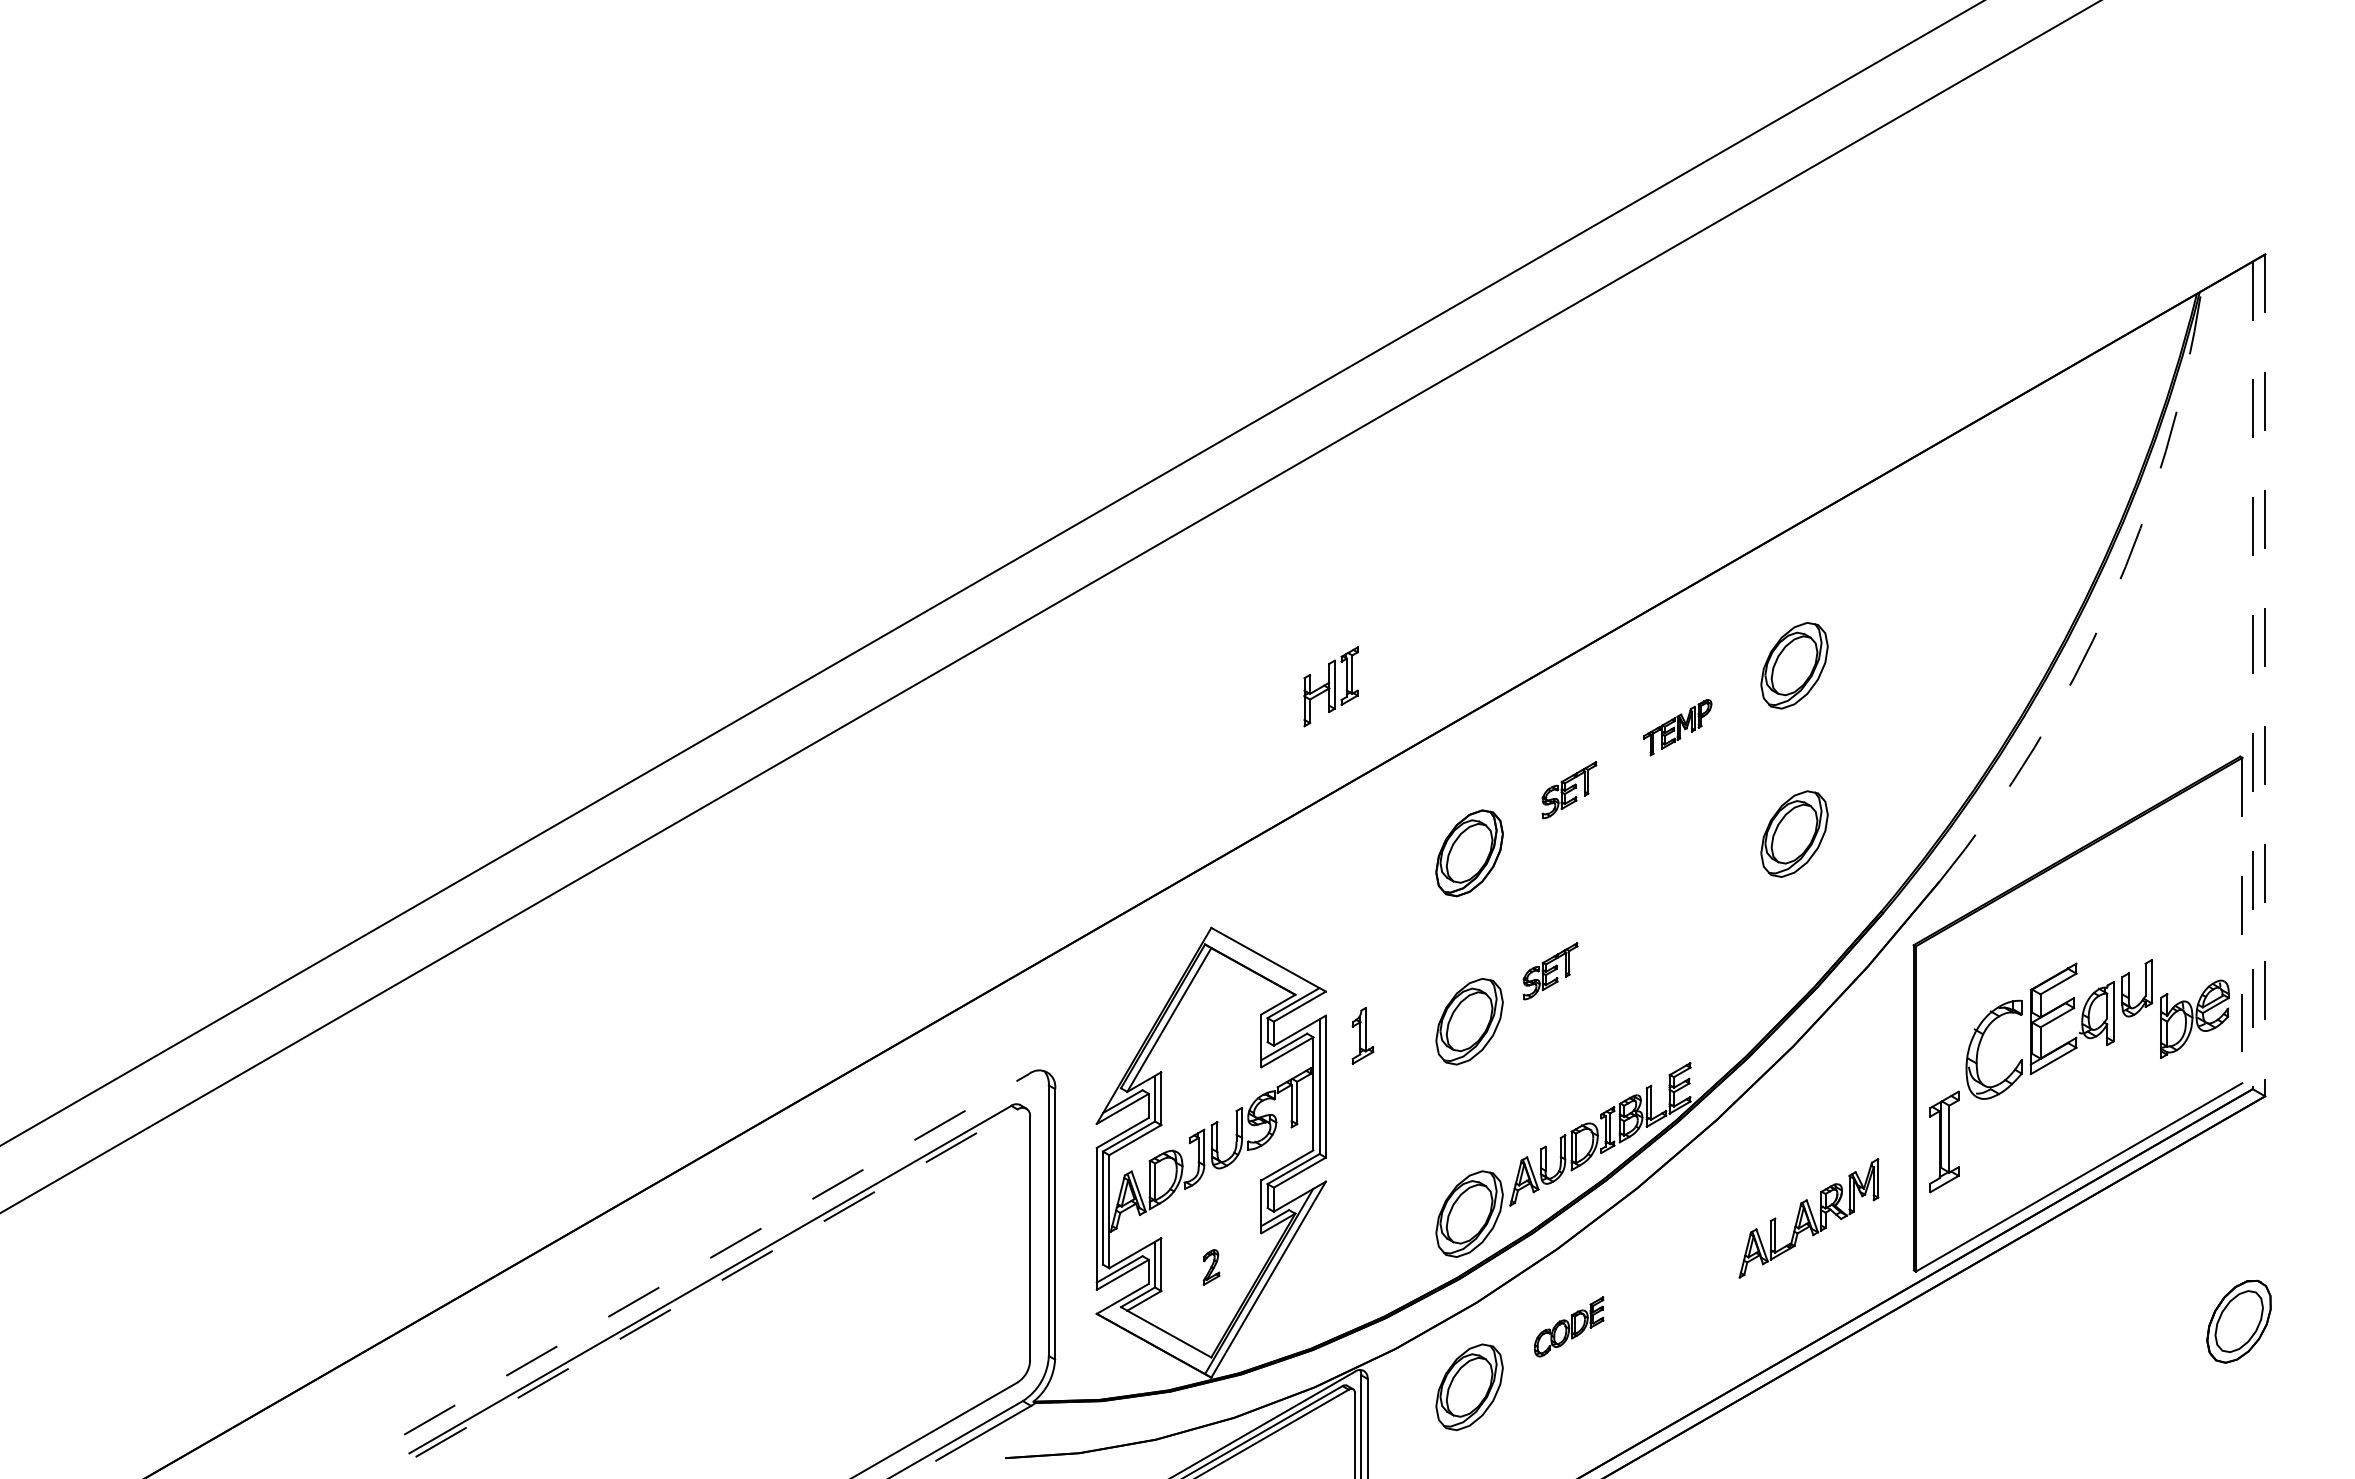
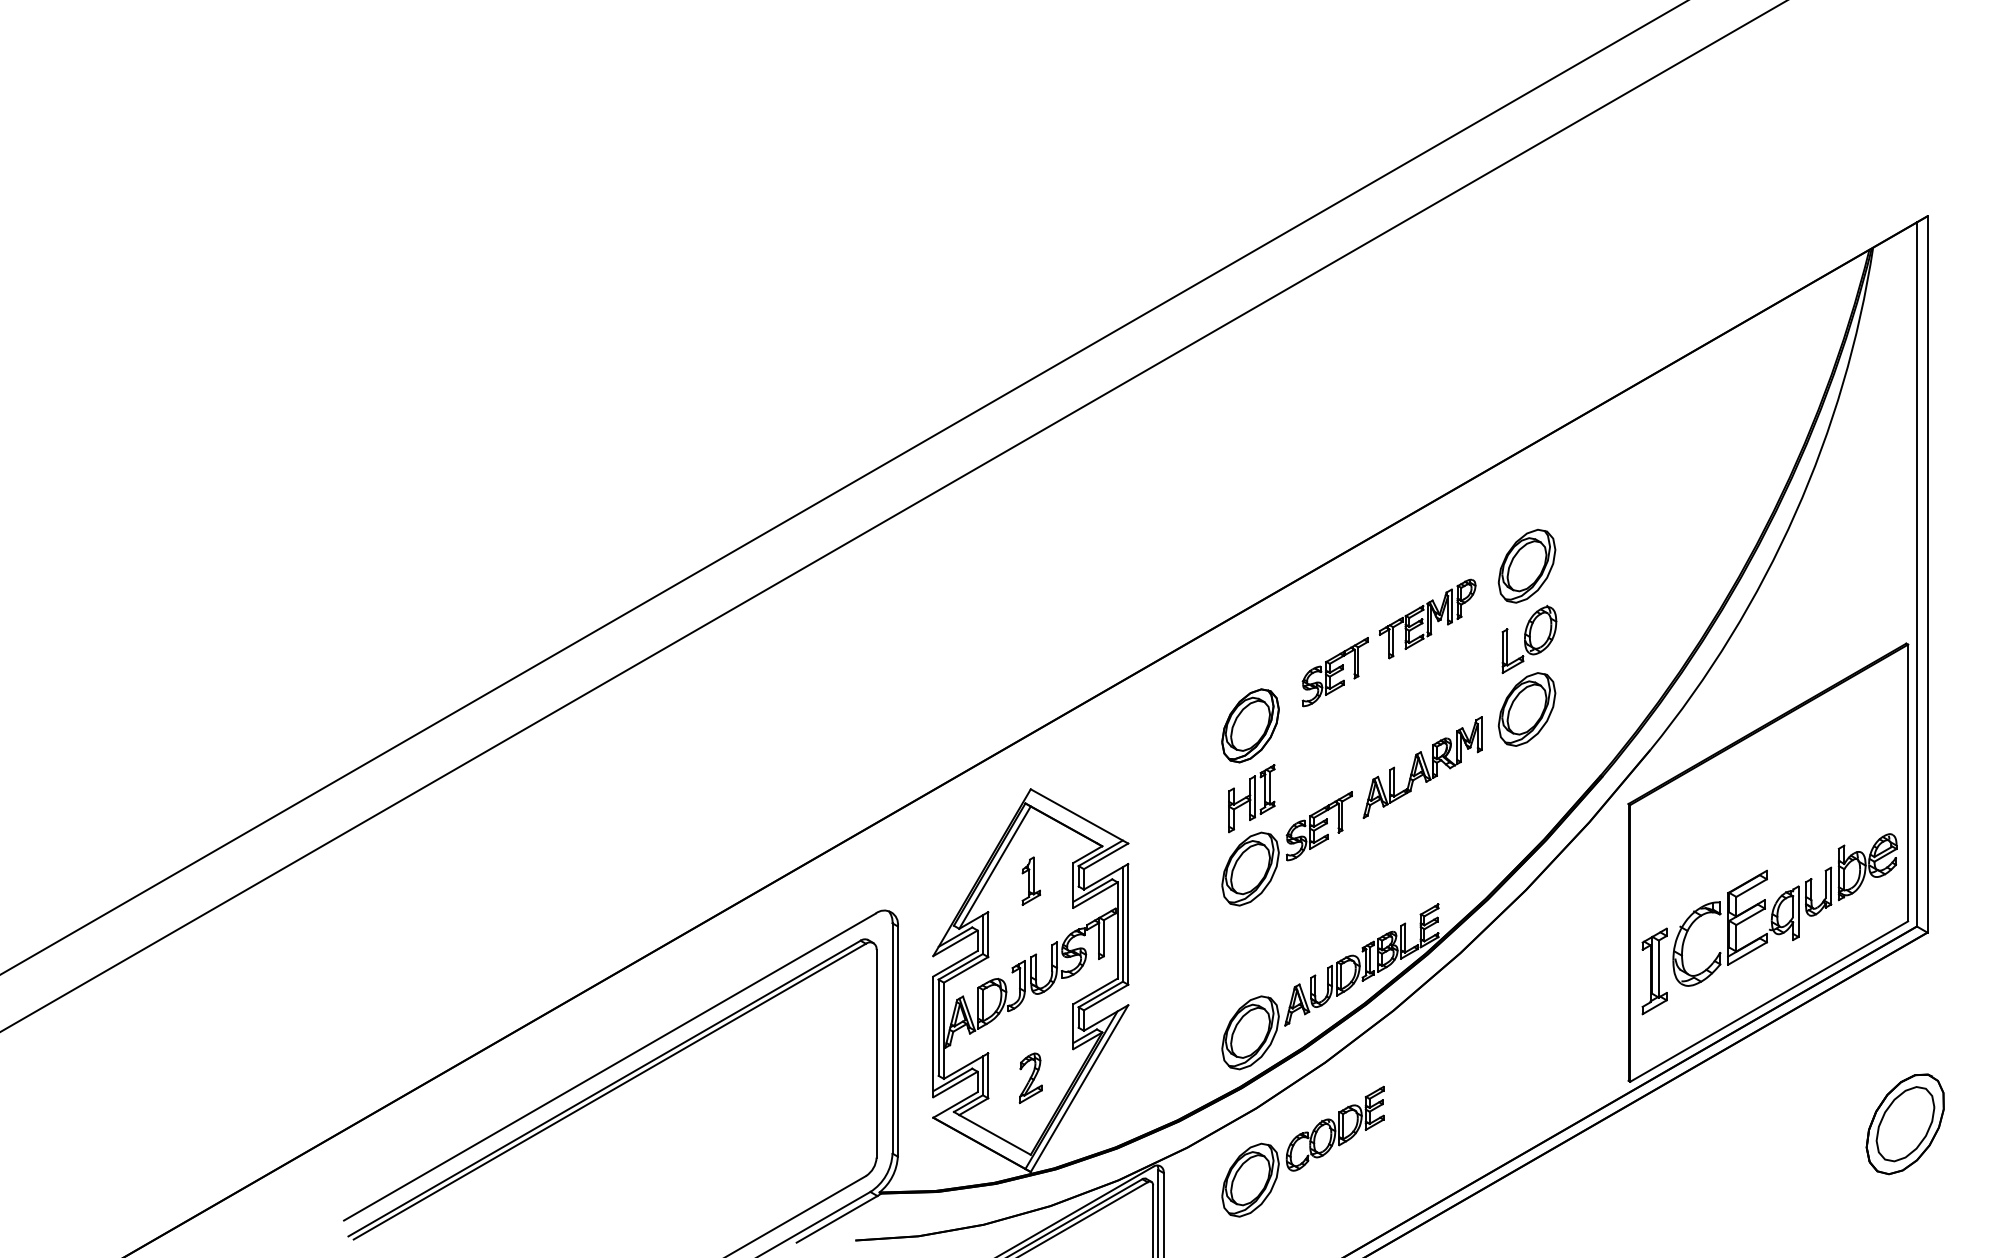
arc: (2109, 603) -> (1795, 513), dashed -> solid
line: (2252, 675) -> (1916, 574), dashed -> solid
line: (2265, 675) -> (1927, 574), dashed -> solid
part: (1330, 686) -> (1251, 798), moved
part: (1677, 727) -> (1427, 618), size x1.67
part: (1796, 751) -> (1528, 639), added
part: (1569, 790) -> (1335, 672), size x1.43
line: (2242, 920) -> (1908, 783), dashed -> solid
part: (1550, 971) -> (1319, 826), size x1.43
part: (2054, 1020) -> (1748, 919), moved
part: (1362, 1035) -> (1030, 880), moved
part: (1808, 1218) -> (1422, 767), moved
line: (716, 1254) -> (609, 1067), dashed -> solid
part: (1211, 1267) -> (1030, 1078), size x1.67
line: (716, 1283) -> (609, 1091), dashed -> solid
part: (2238, 1321) -> (1904, 1124), size x1.43
part: (1568, 1326) -> (1334, 1128), size x1.67

